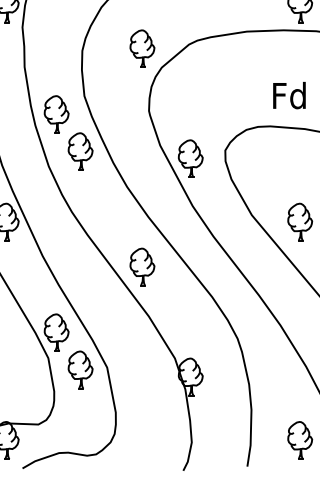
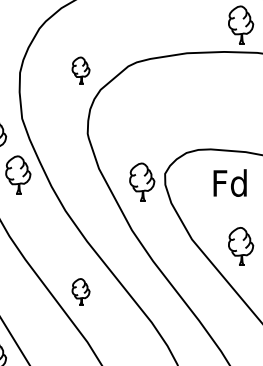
part: (142, 48) -> (81, 70), size x0.7
text: (289, 95) -> (230, 183), moved
part: (190, 158) -> (141, 181), moved
part: (142, 266) -> (81, 291), size x0.7

